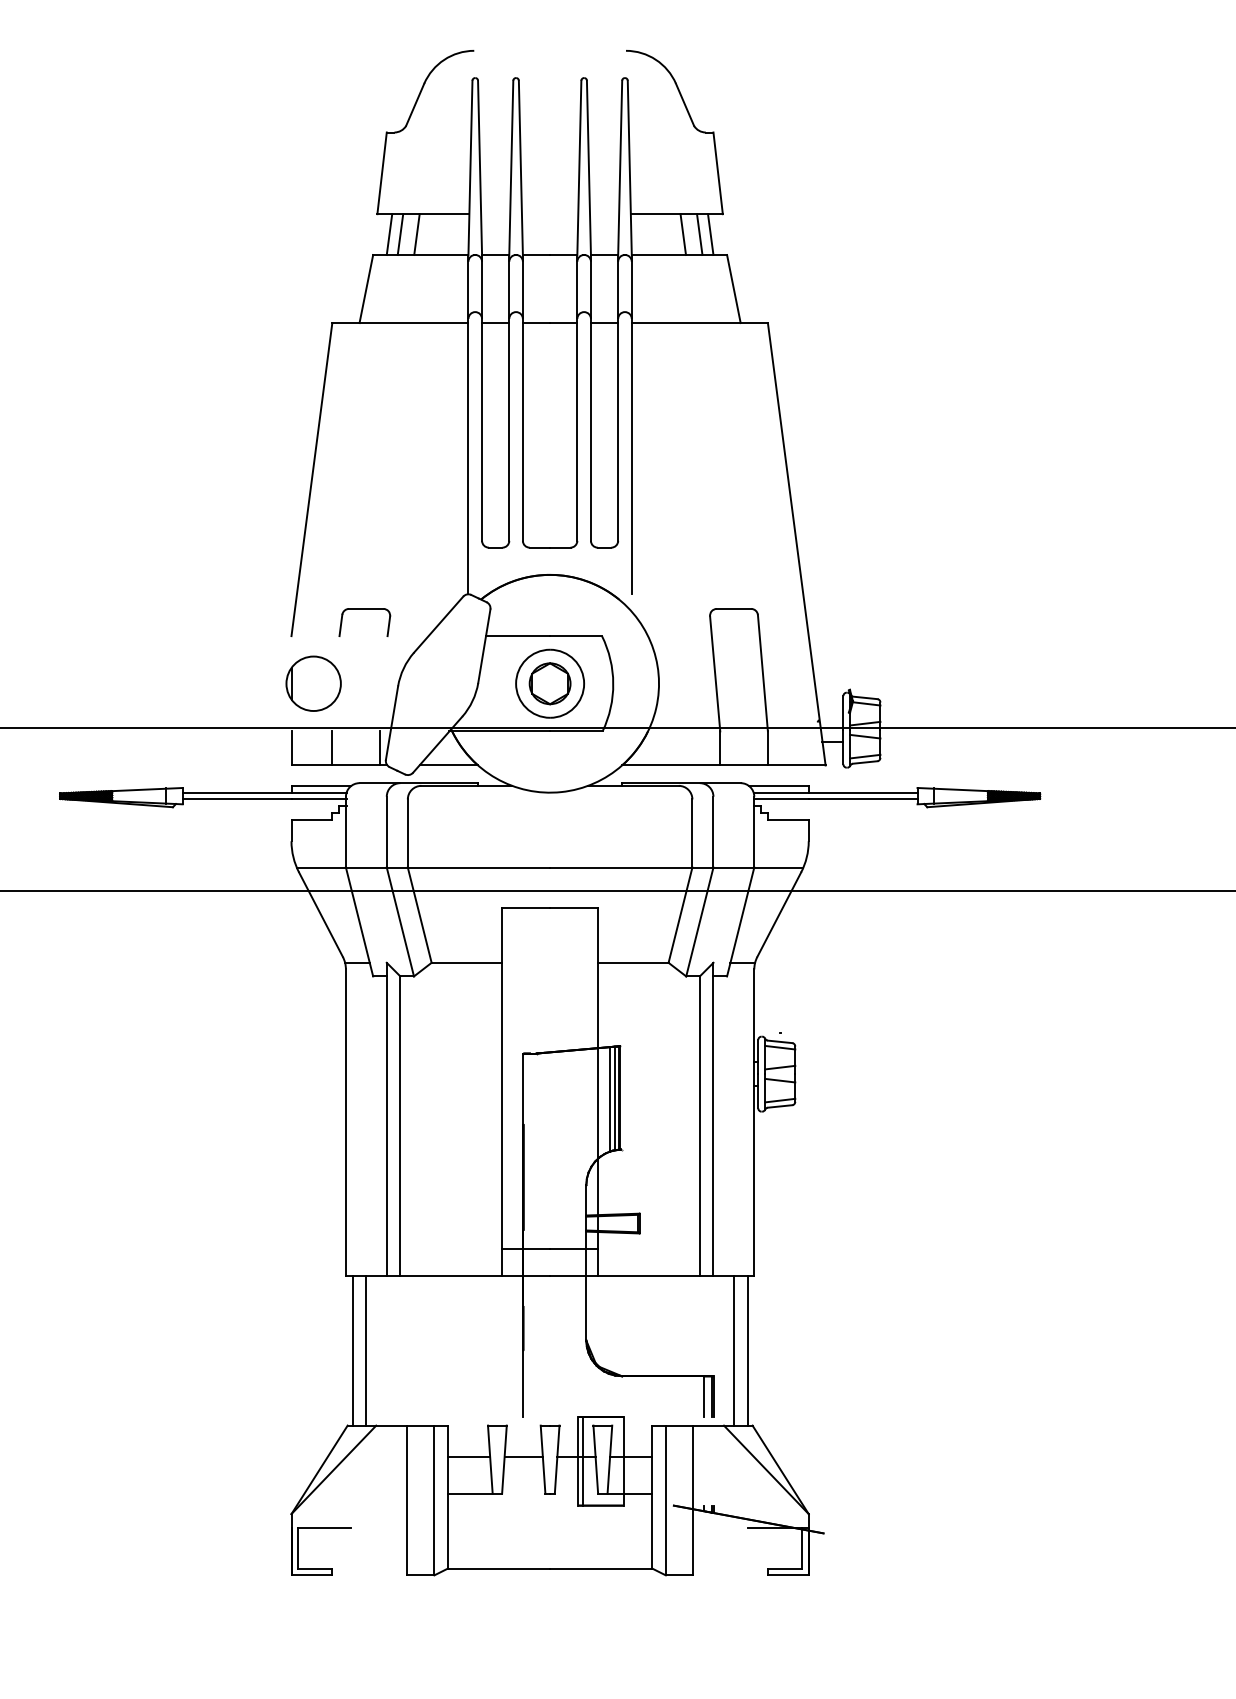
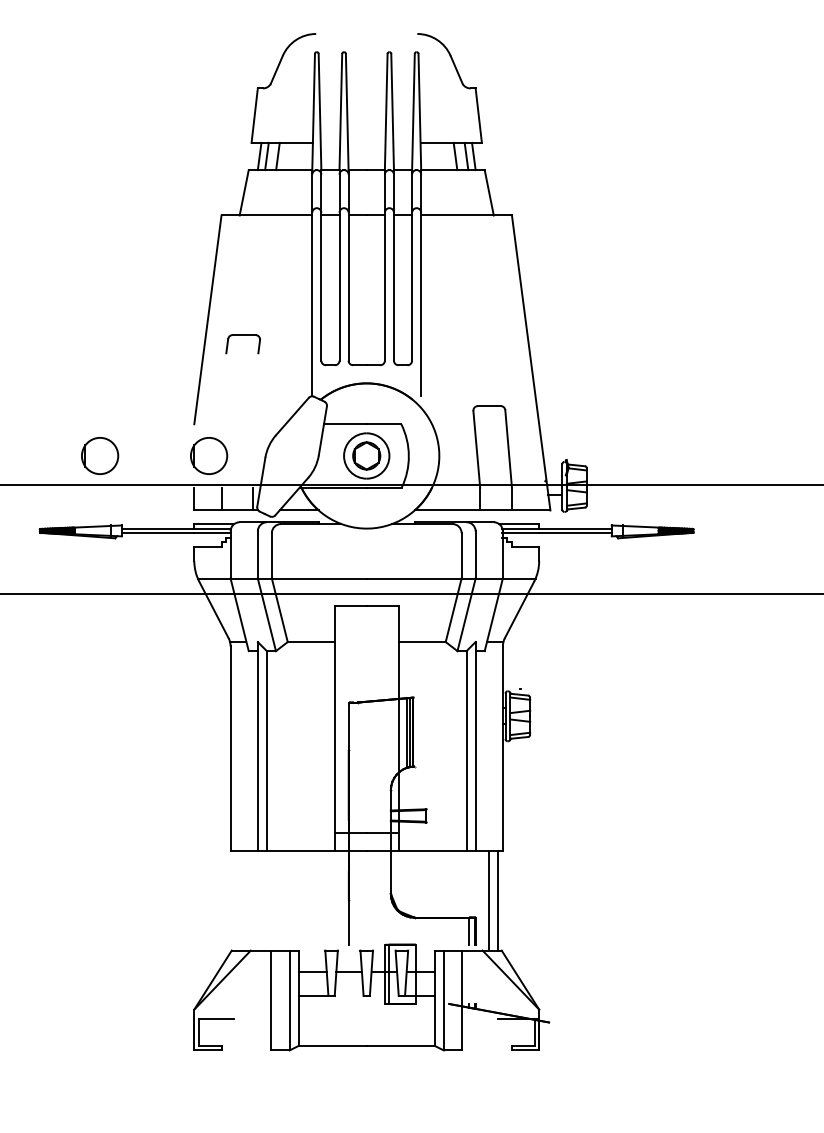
part: (365, 609) -> (243, 335), moved
part: (150, 683) -> (100, 455), added
line: (353, 1350) -> (235, 900), removed
line: (366, 1350) -> (244, 900), removed

